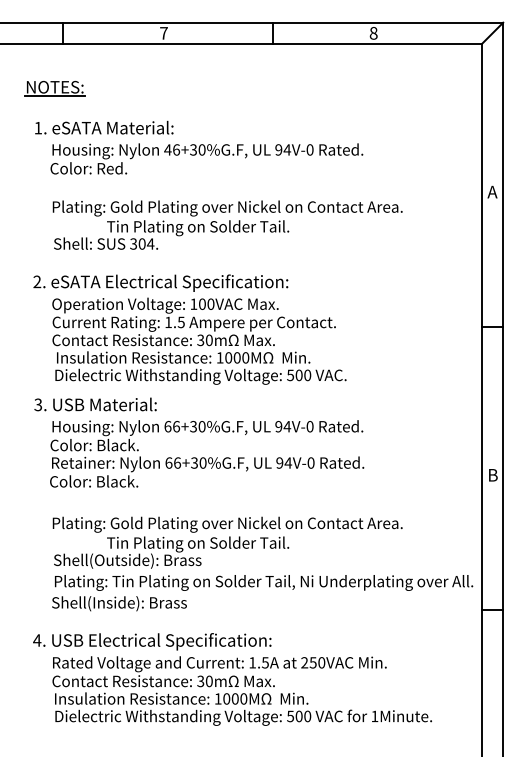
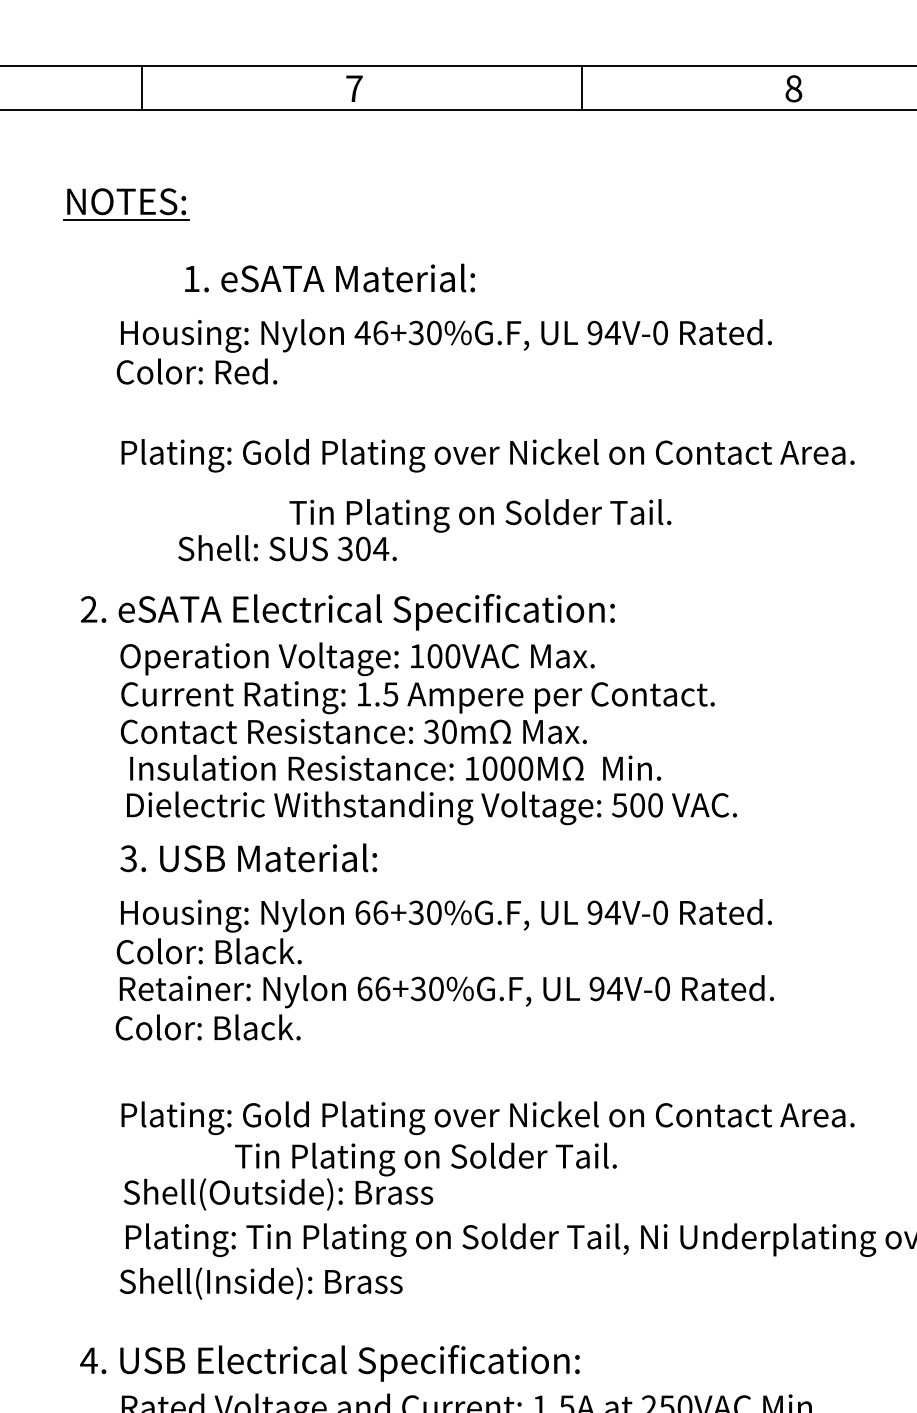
text: (104, 127) -> (330, 277), moved
text: (171, 234) -> (424, 528), moved
text: (95, 404) -> (248, 857), moved

